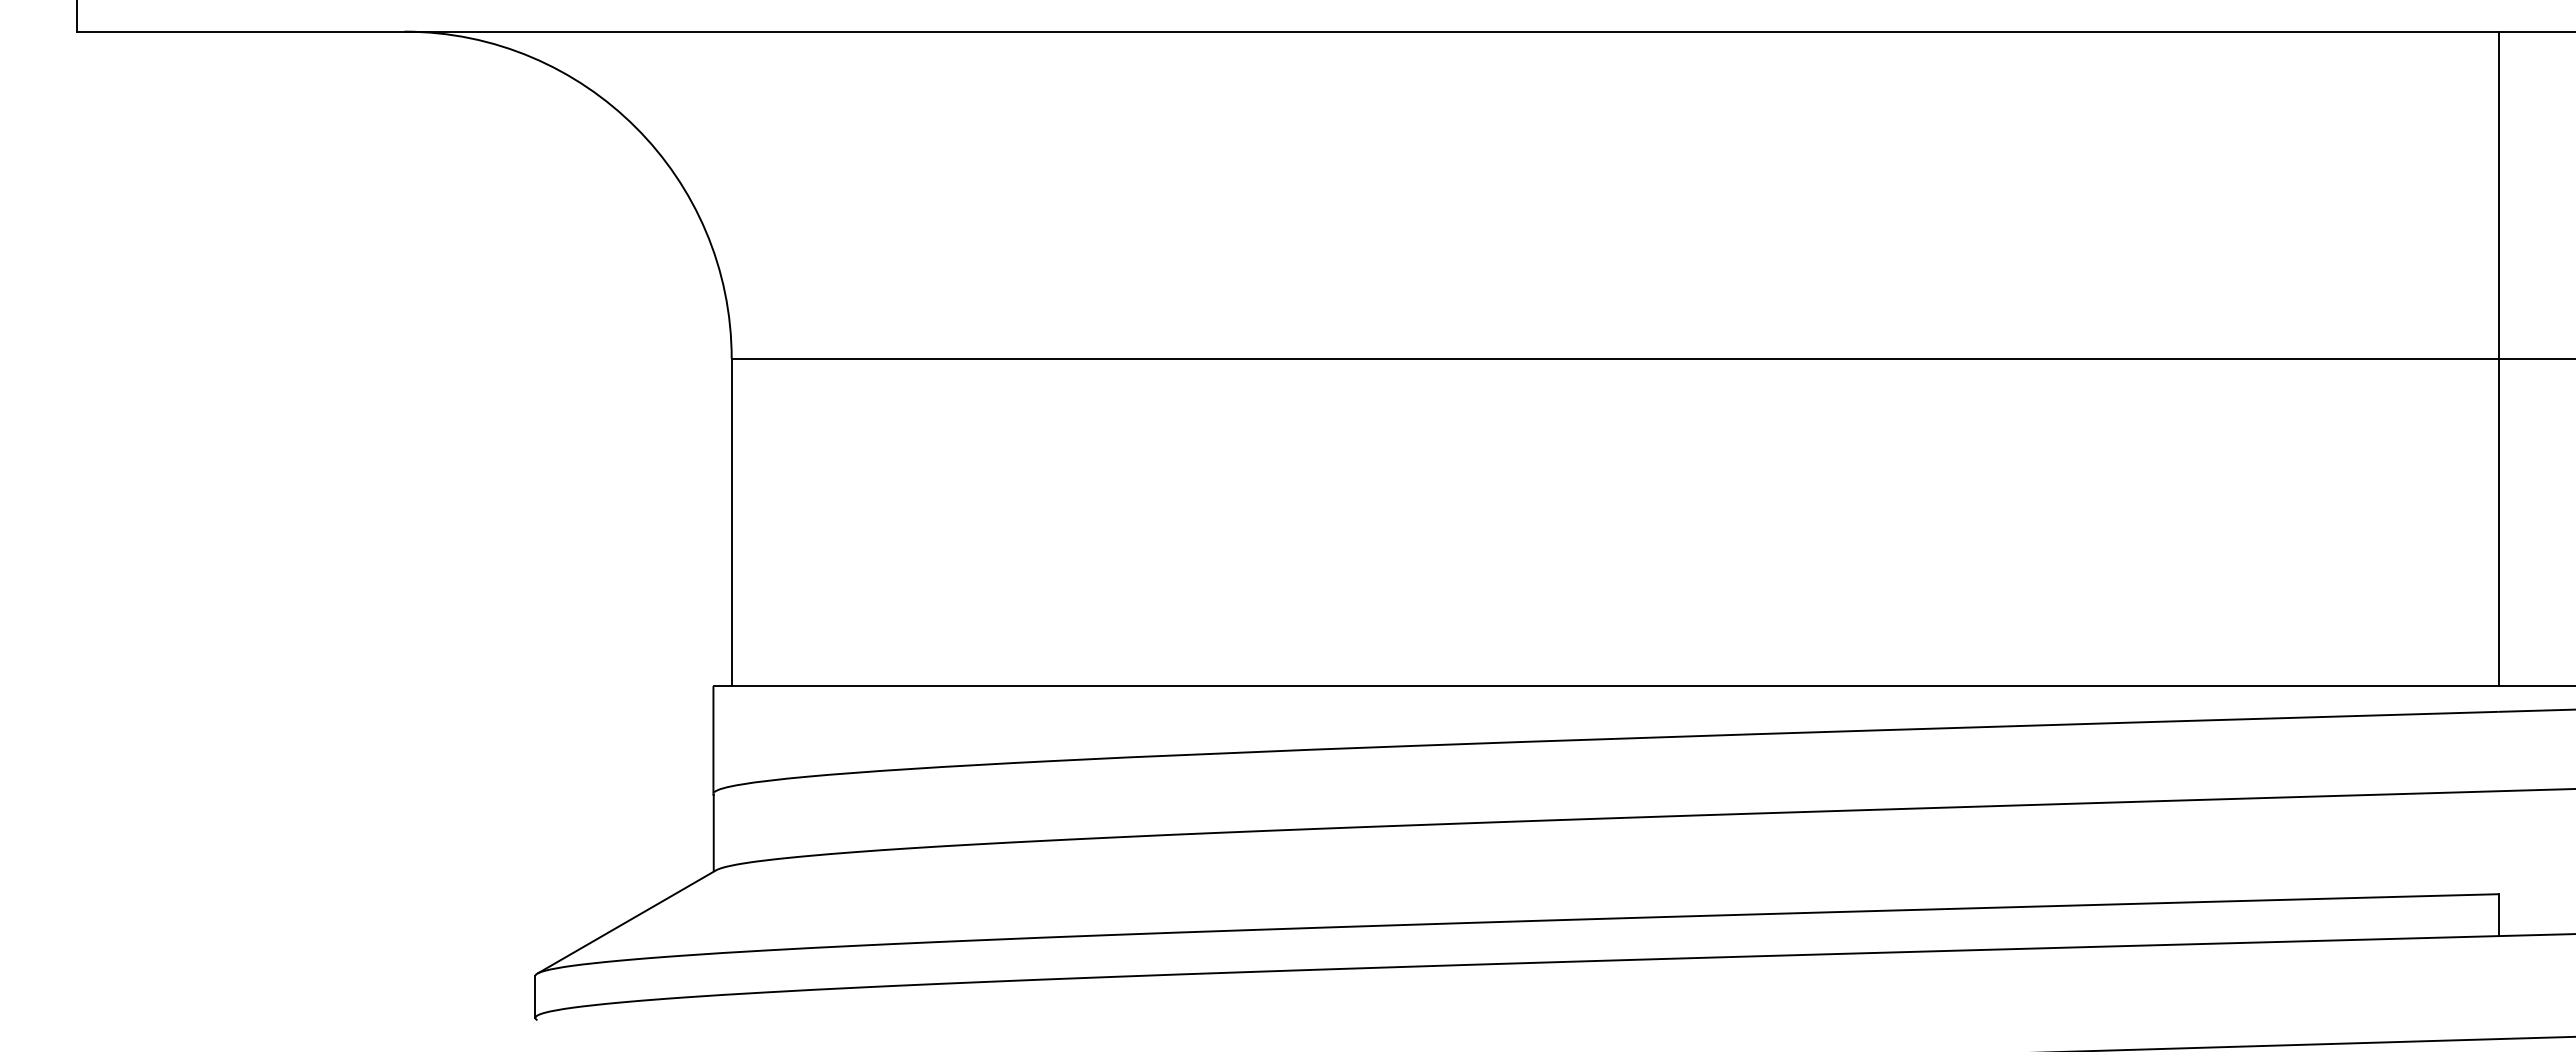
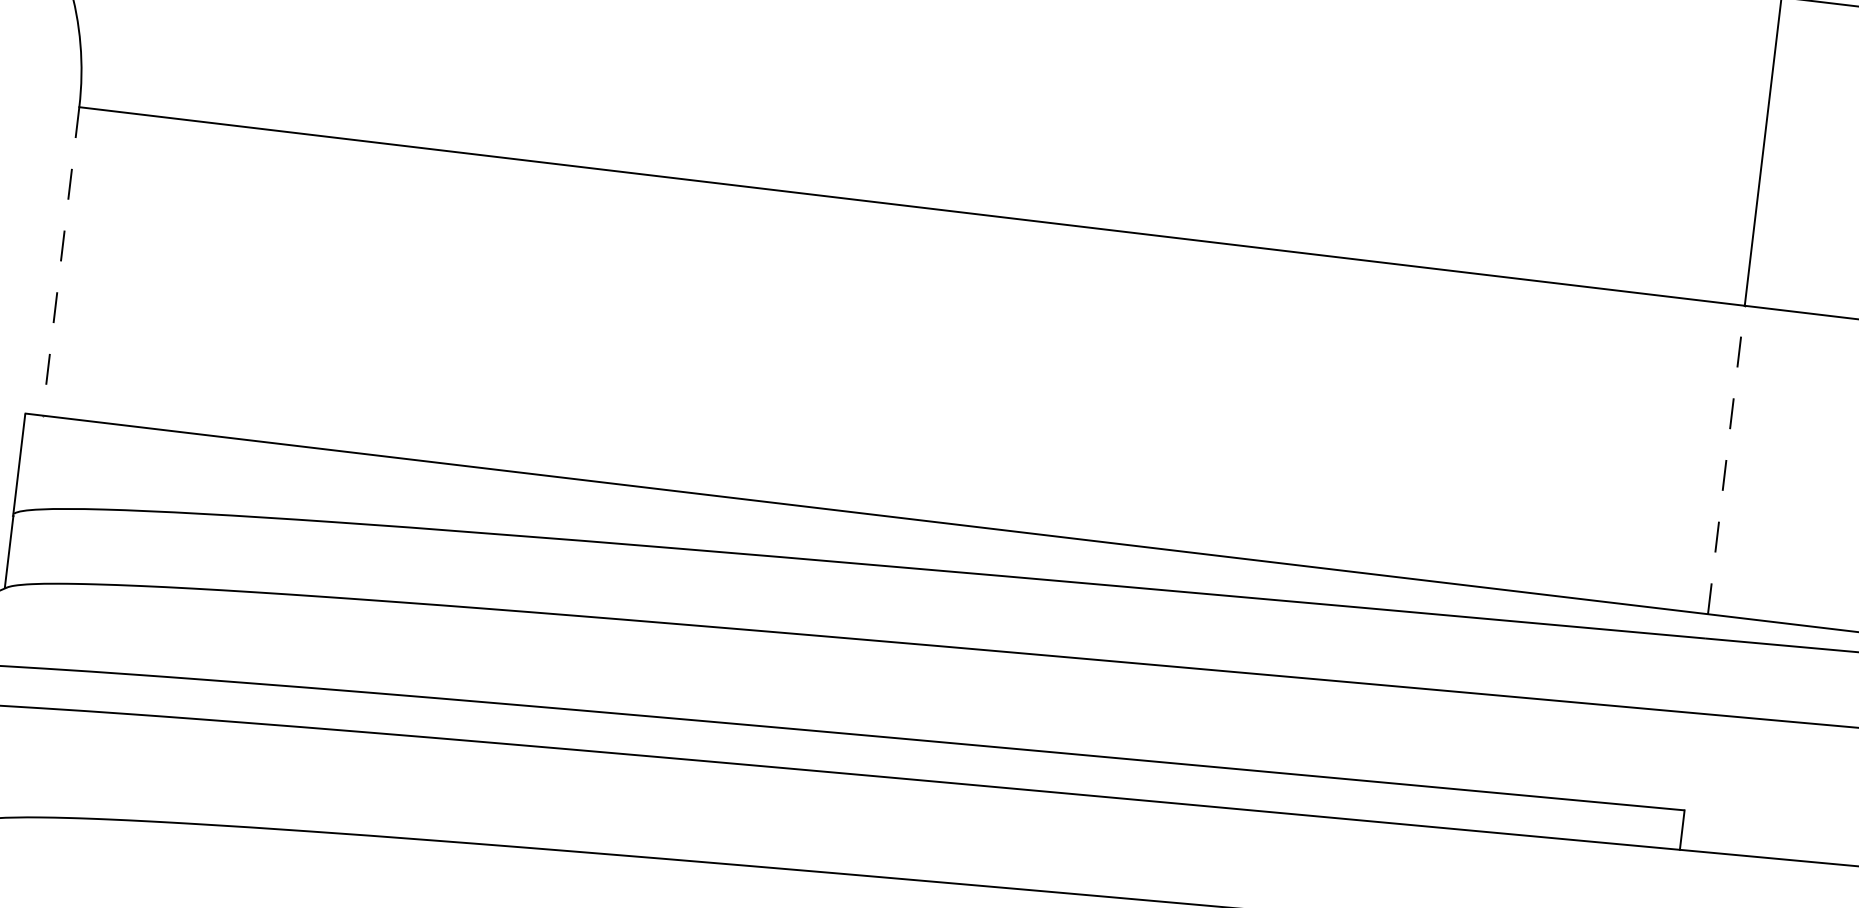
line: (731, 522) -> (60, 261), solid -> dashed
line: (2498, 522) -> (1726, 459), solid -> dashed

